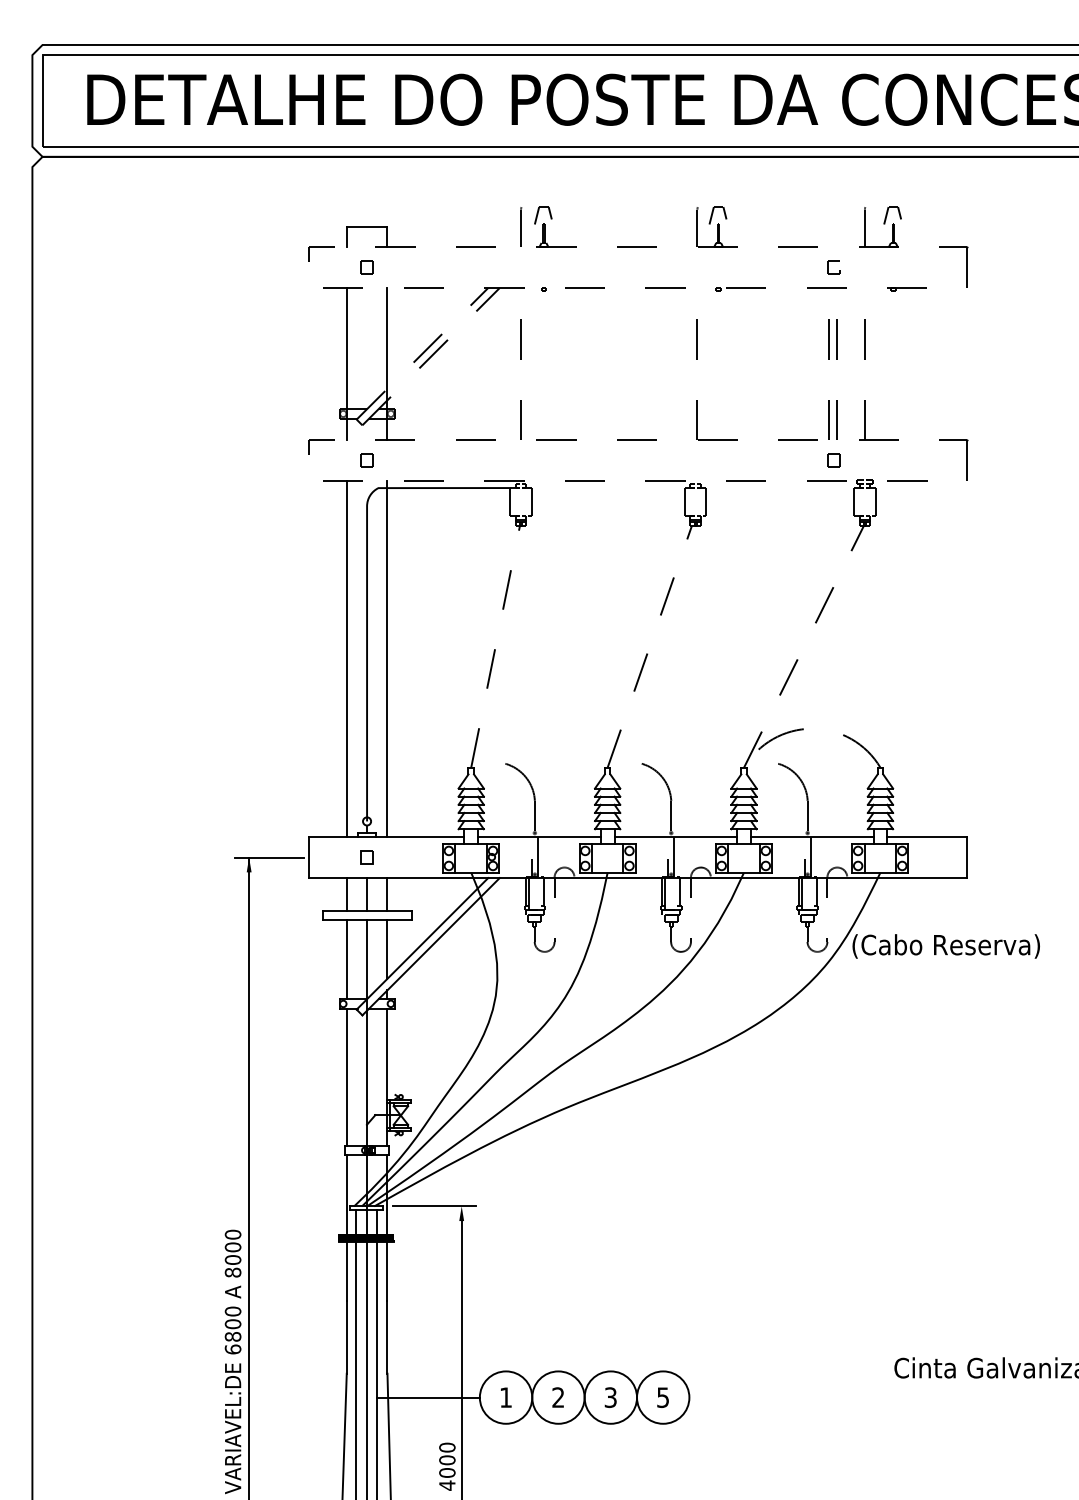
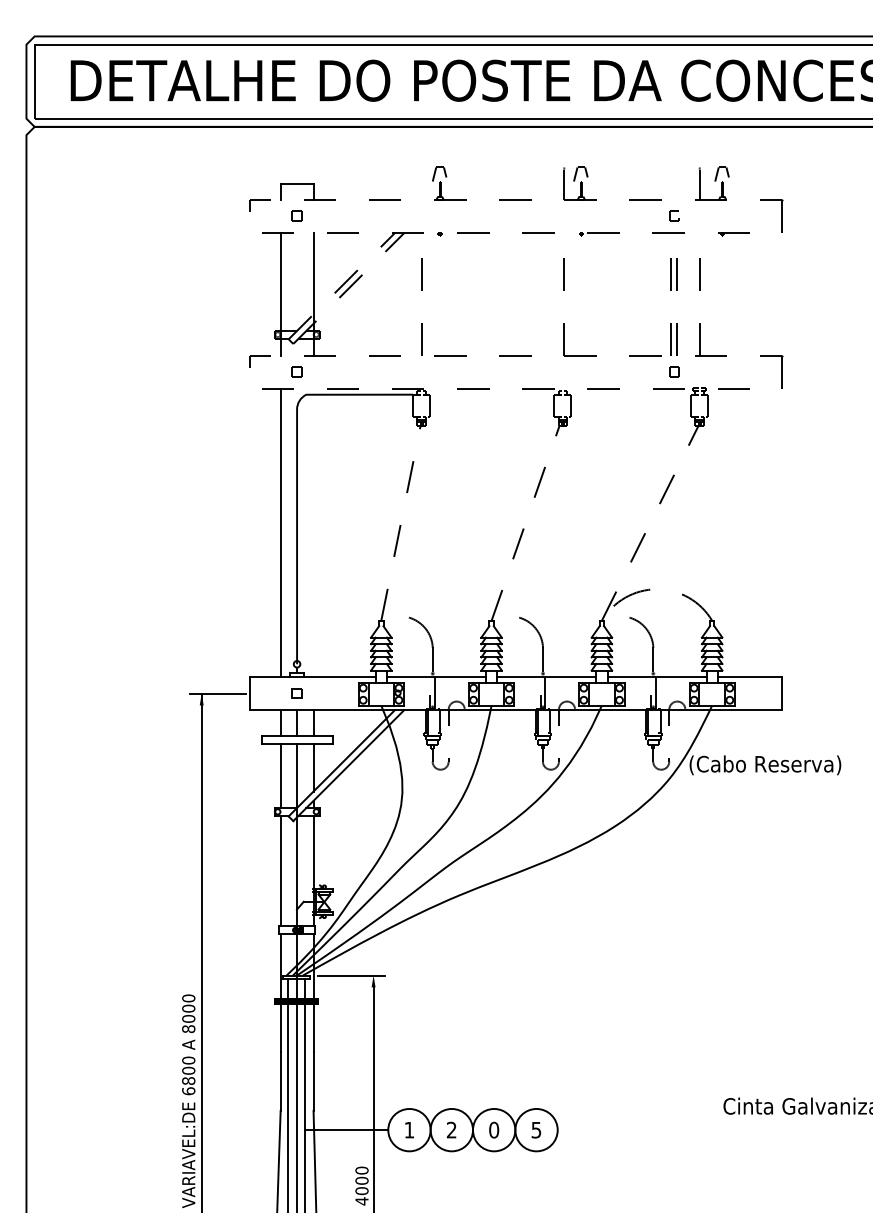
line: (521, 226) -> (421, 183), removed
line: (387, 658) -> (313, 532), removed
text: (610, 1397) -> (493, 1130), 3 -> 0

